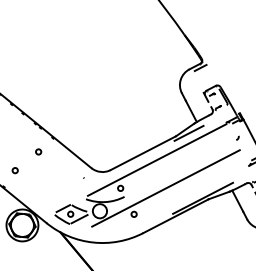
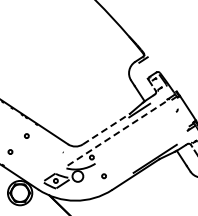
line: (143, 152) -> (106, 128), solid -> dashed
line: (157, 159) -> (117, 132), solid -> dashed
line: (166, 187) -> (126, 153), removed

